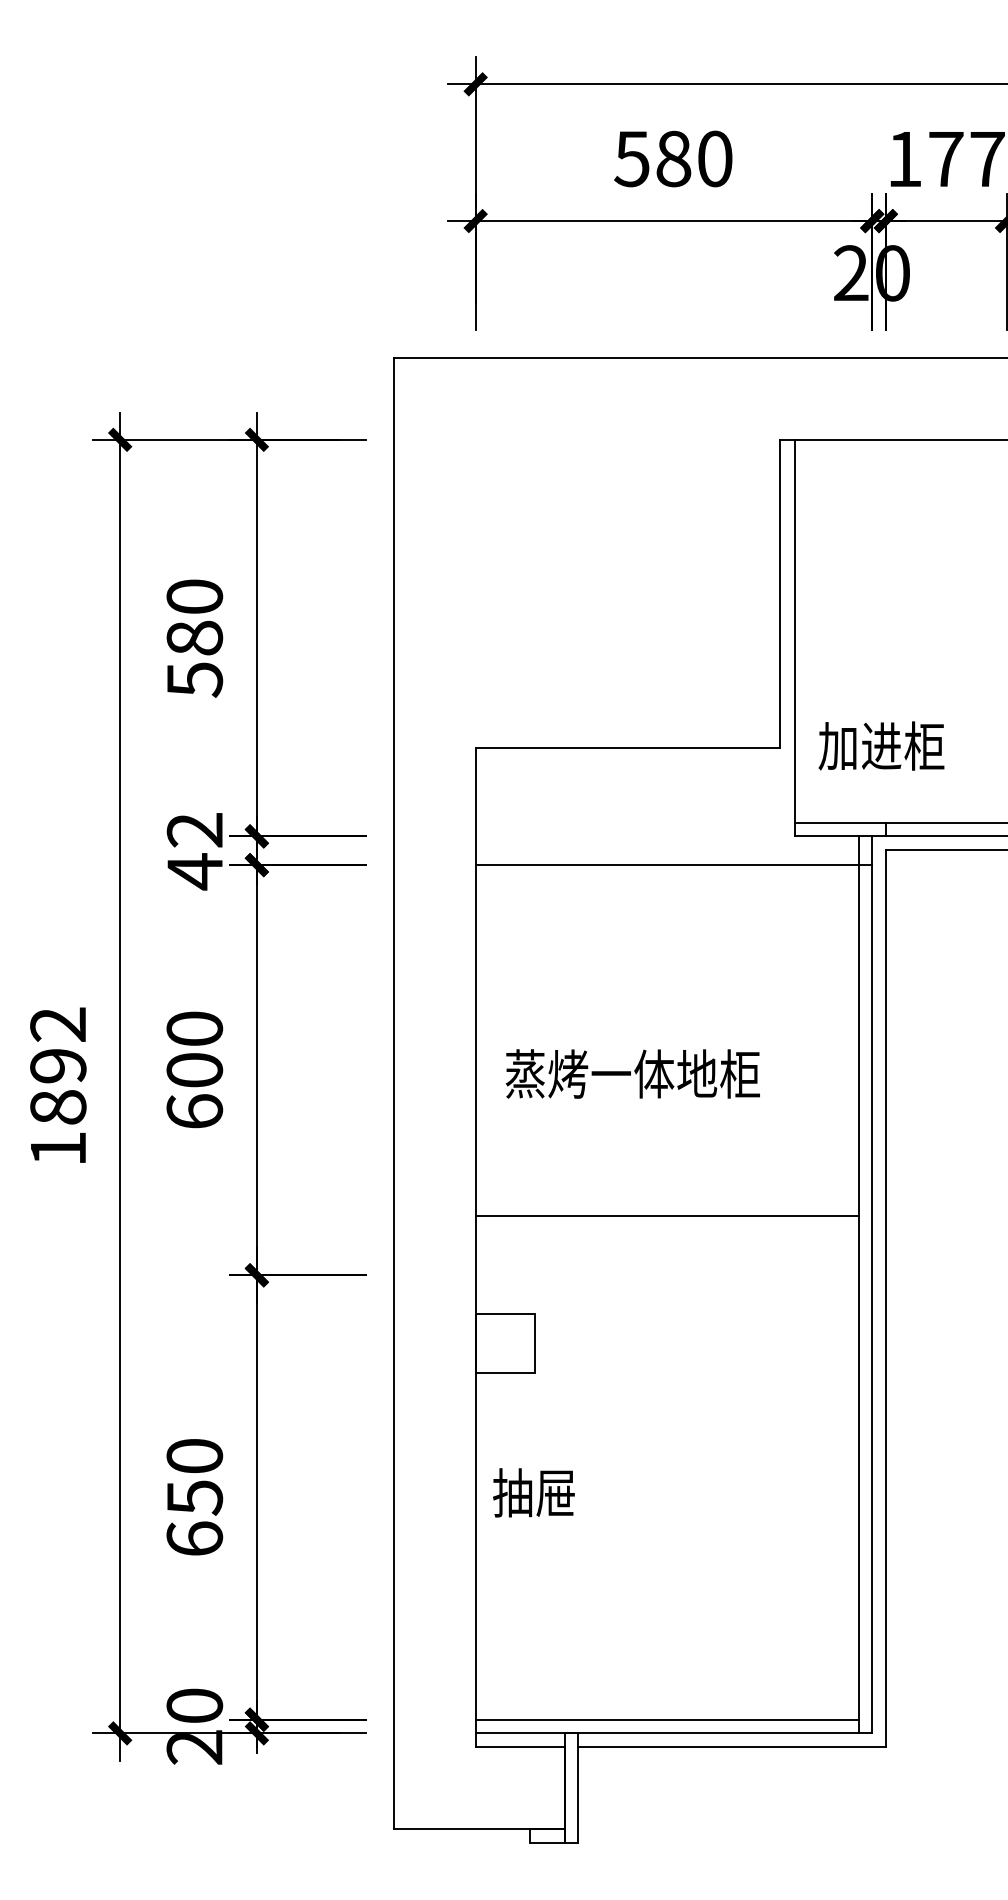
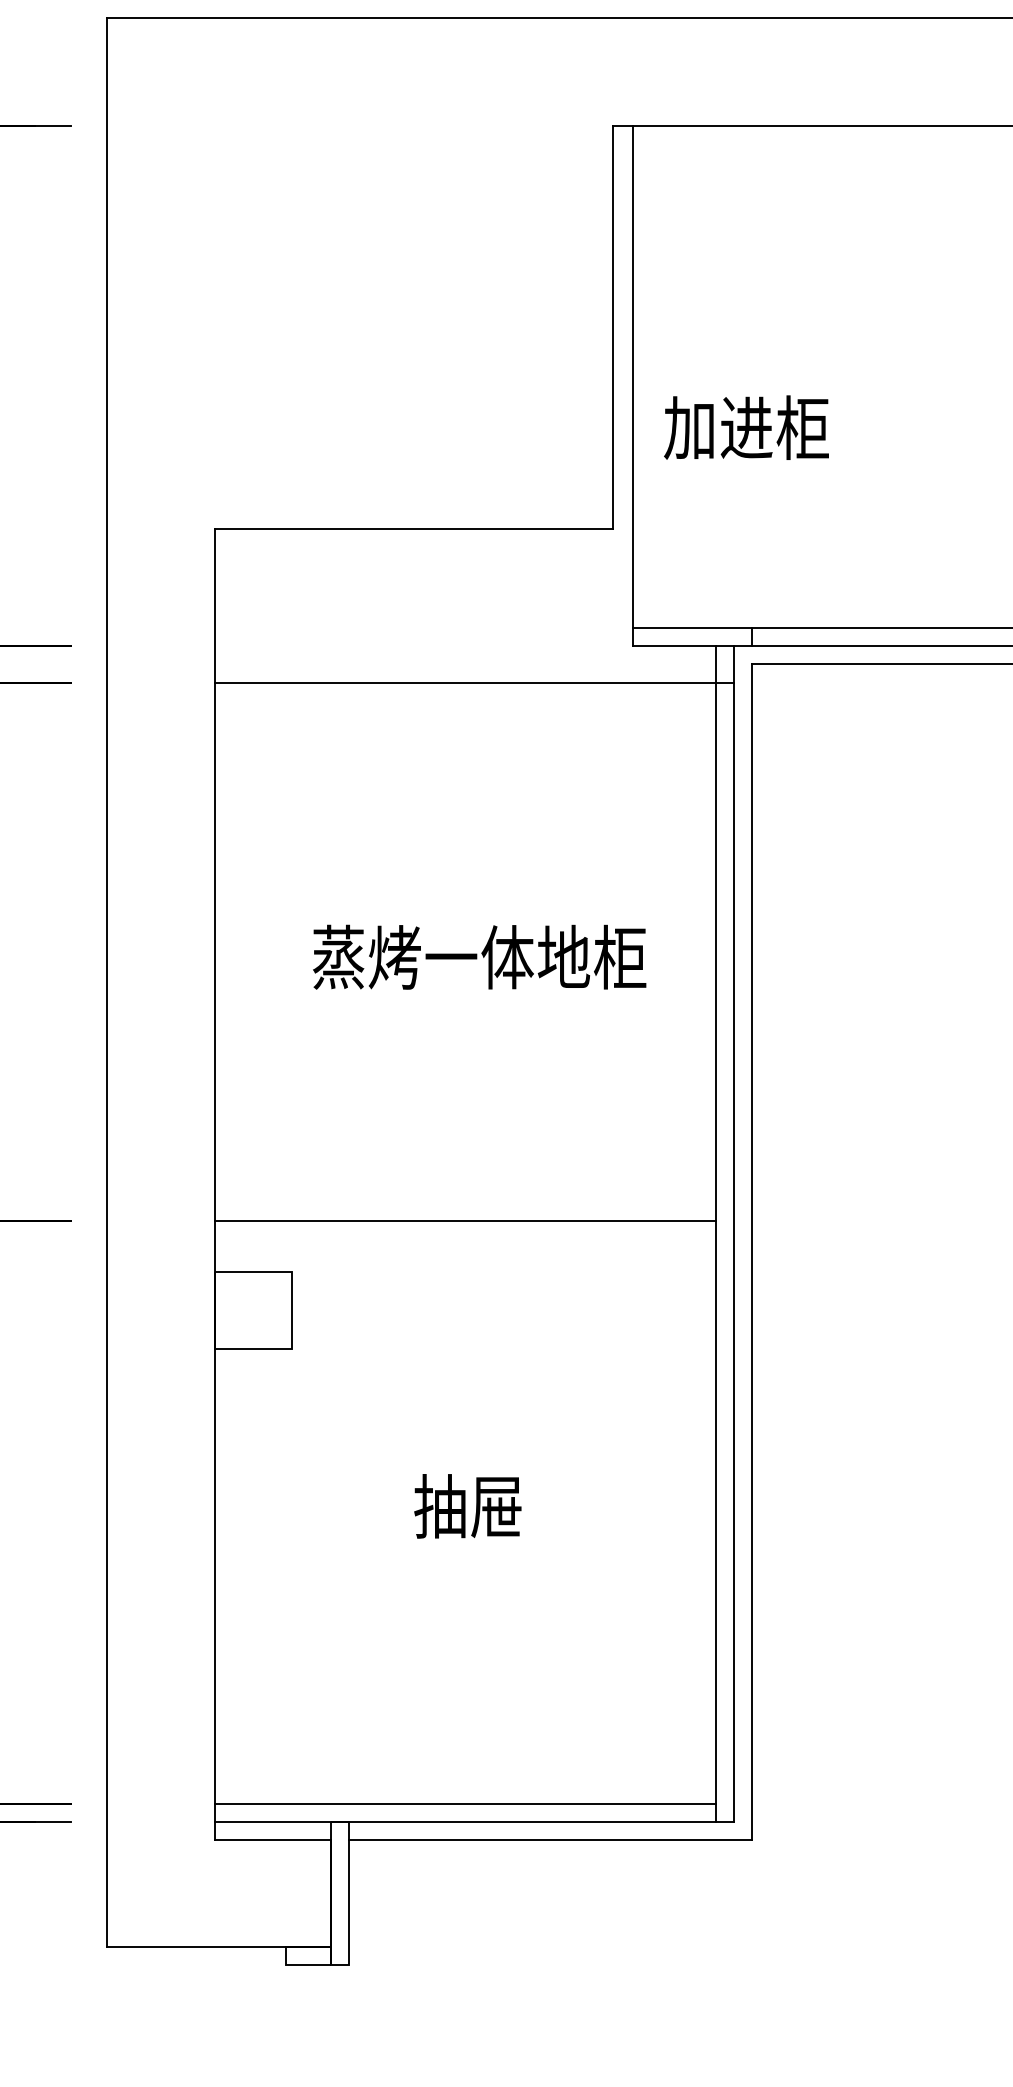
text: (881, 745) -> (746, 426), moved
text: (632, 1073) -> (479, 956), moved
line: (666, 1216) -> (464, 1221), moved
text: (533, 1492) -> (467, 1505), moved

